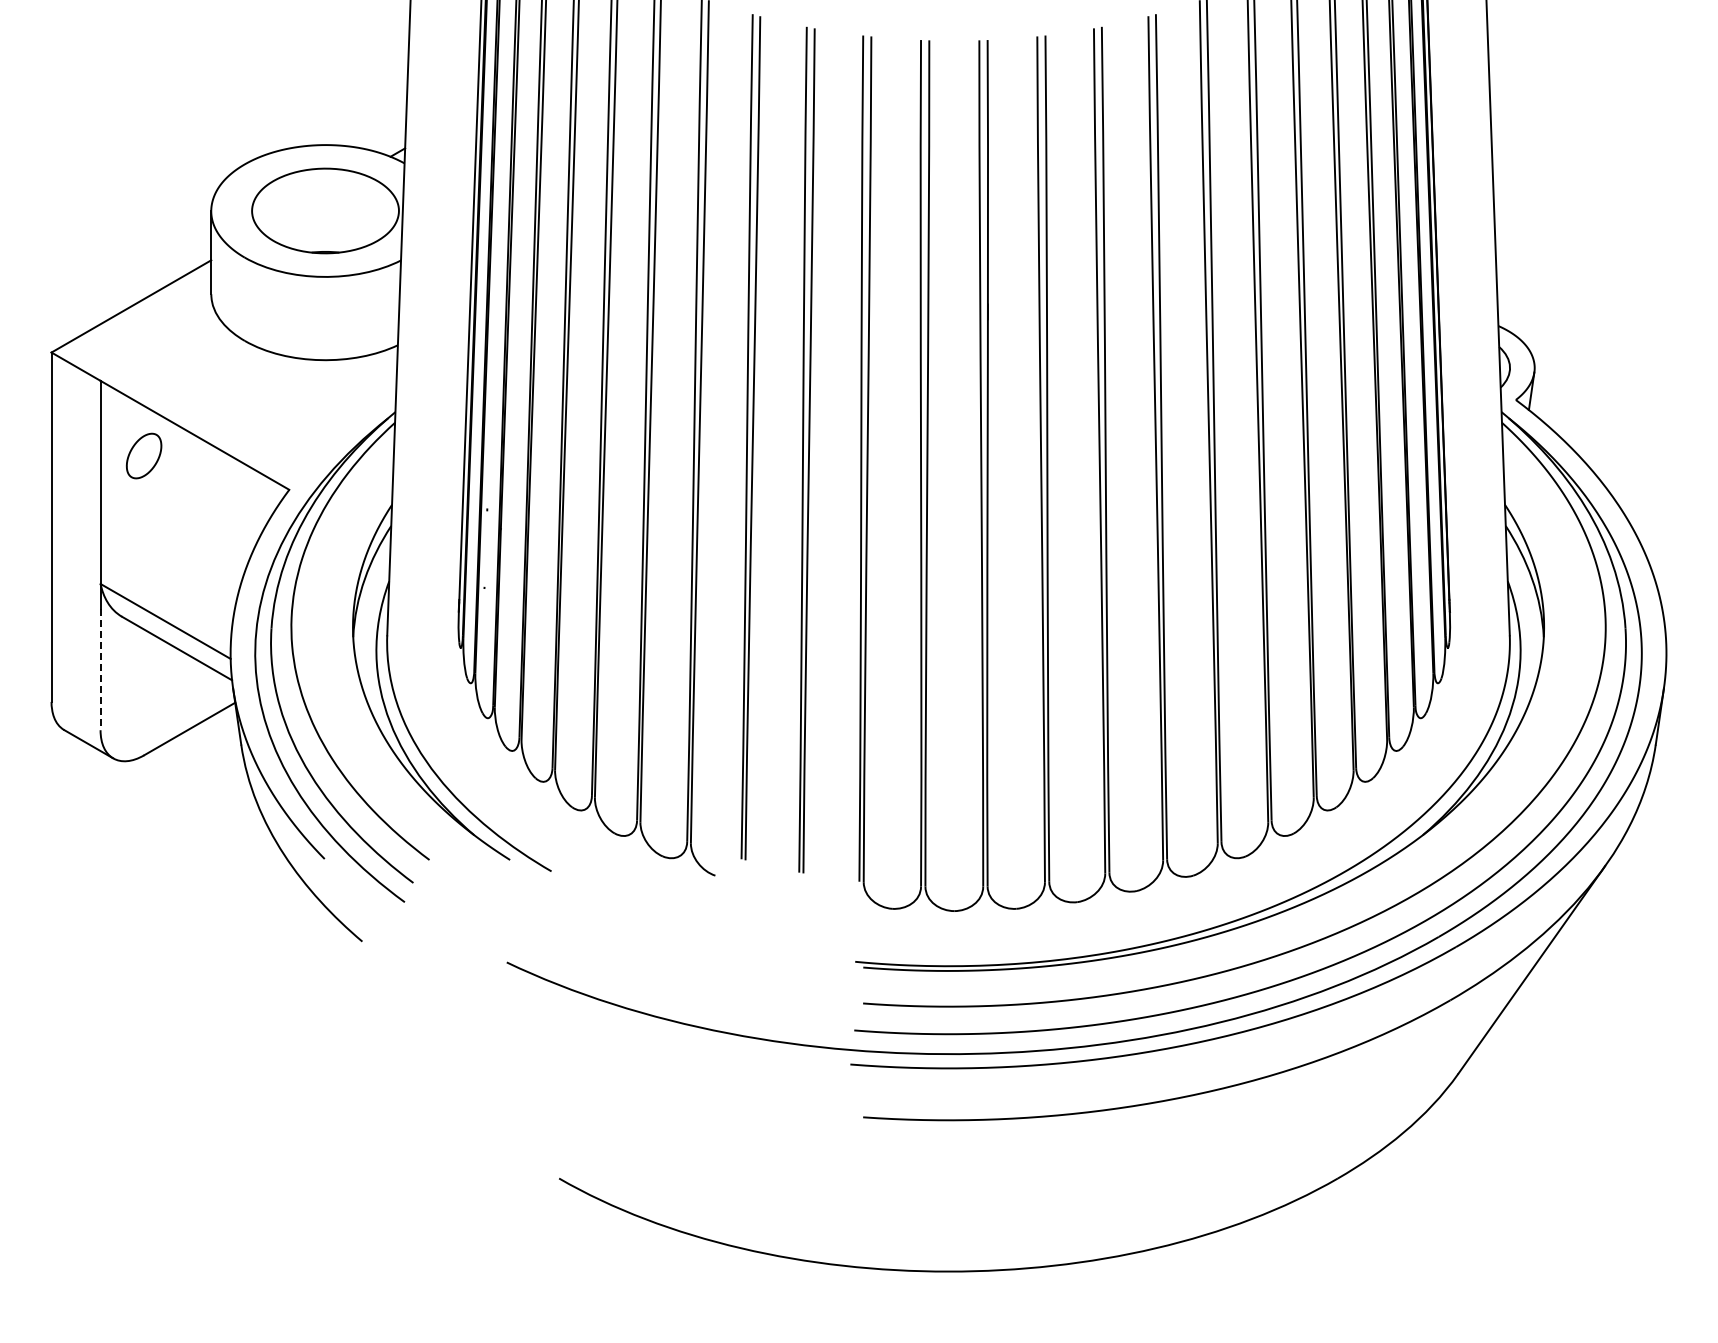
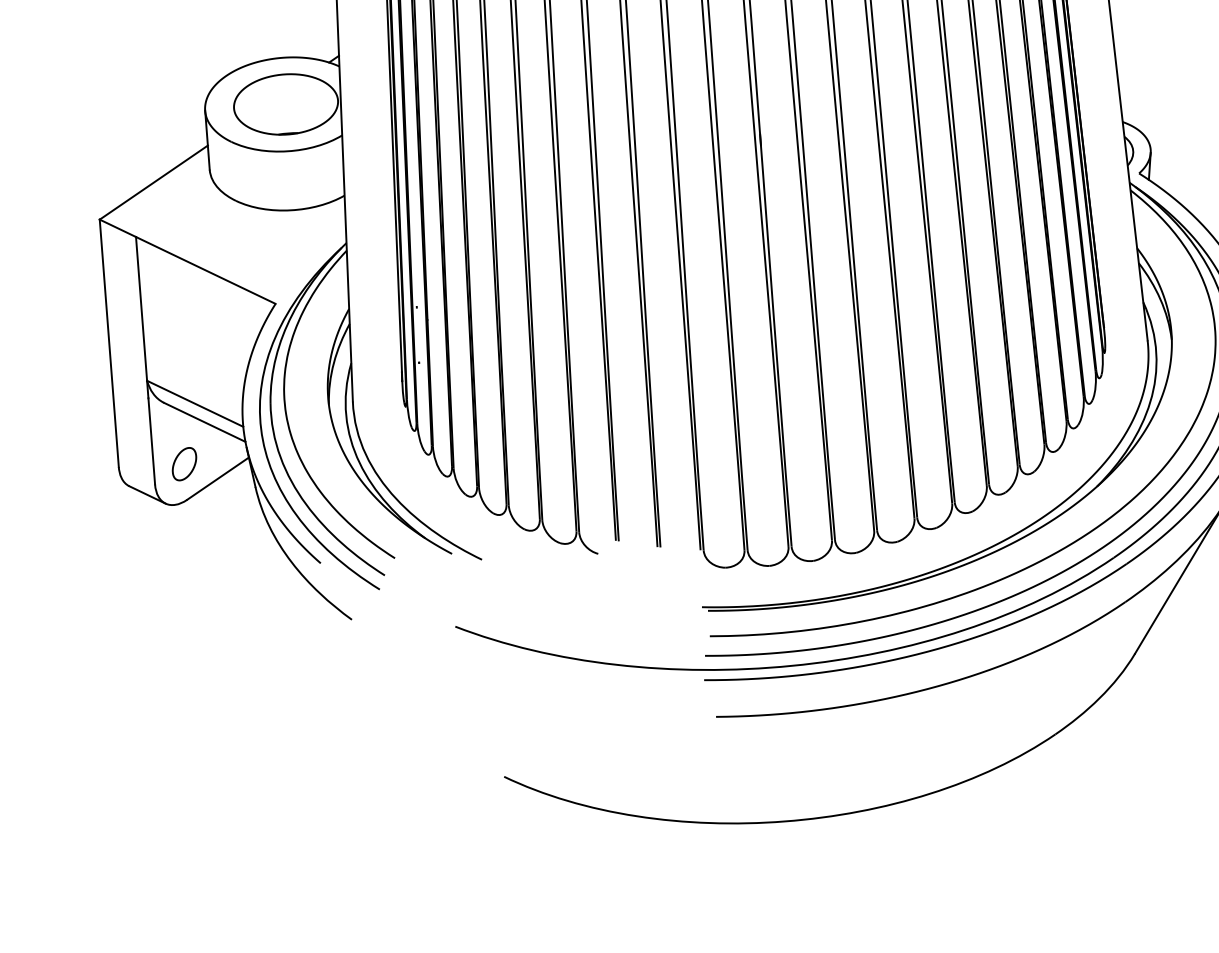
part: (144, 455) -> (184, 463), moved
line: (100, 669) -> (151, 441), dashed -> solid

